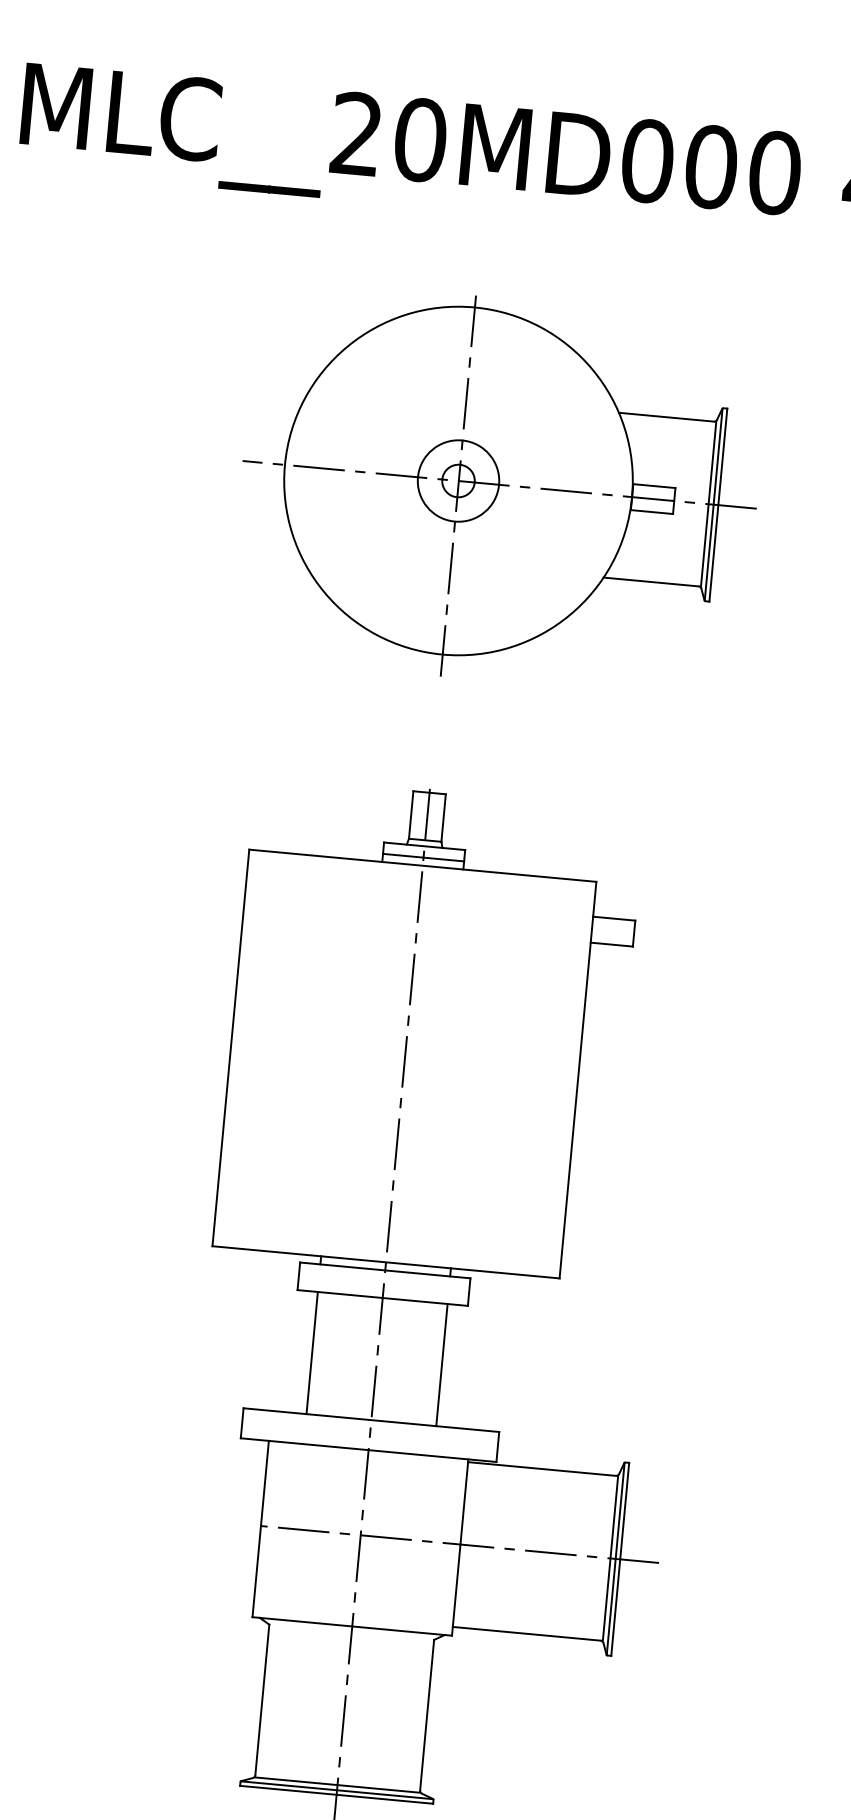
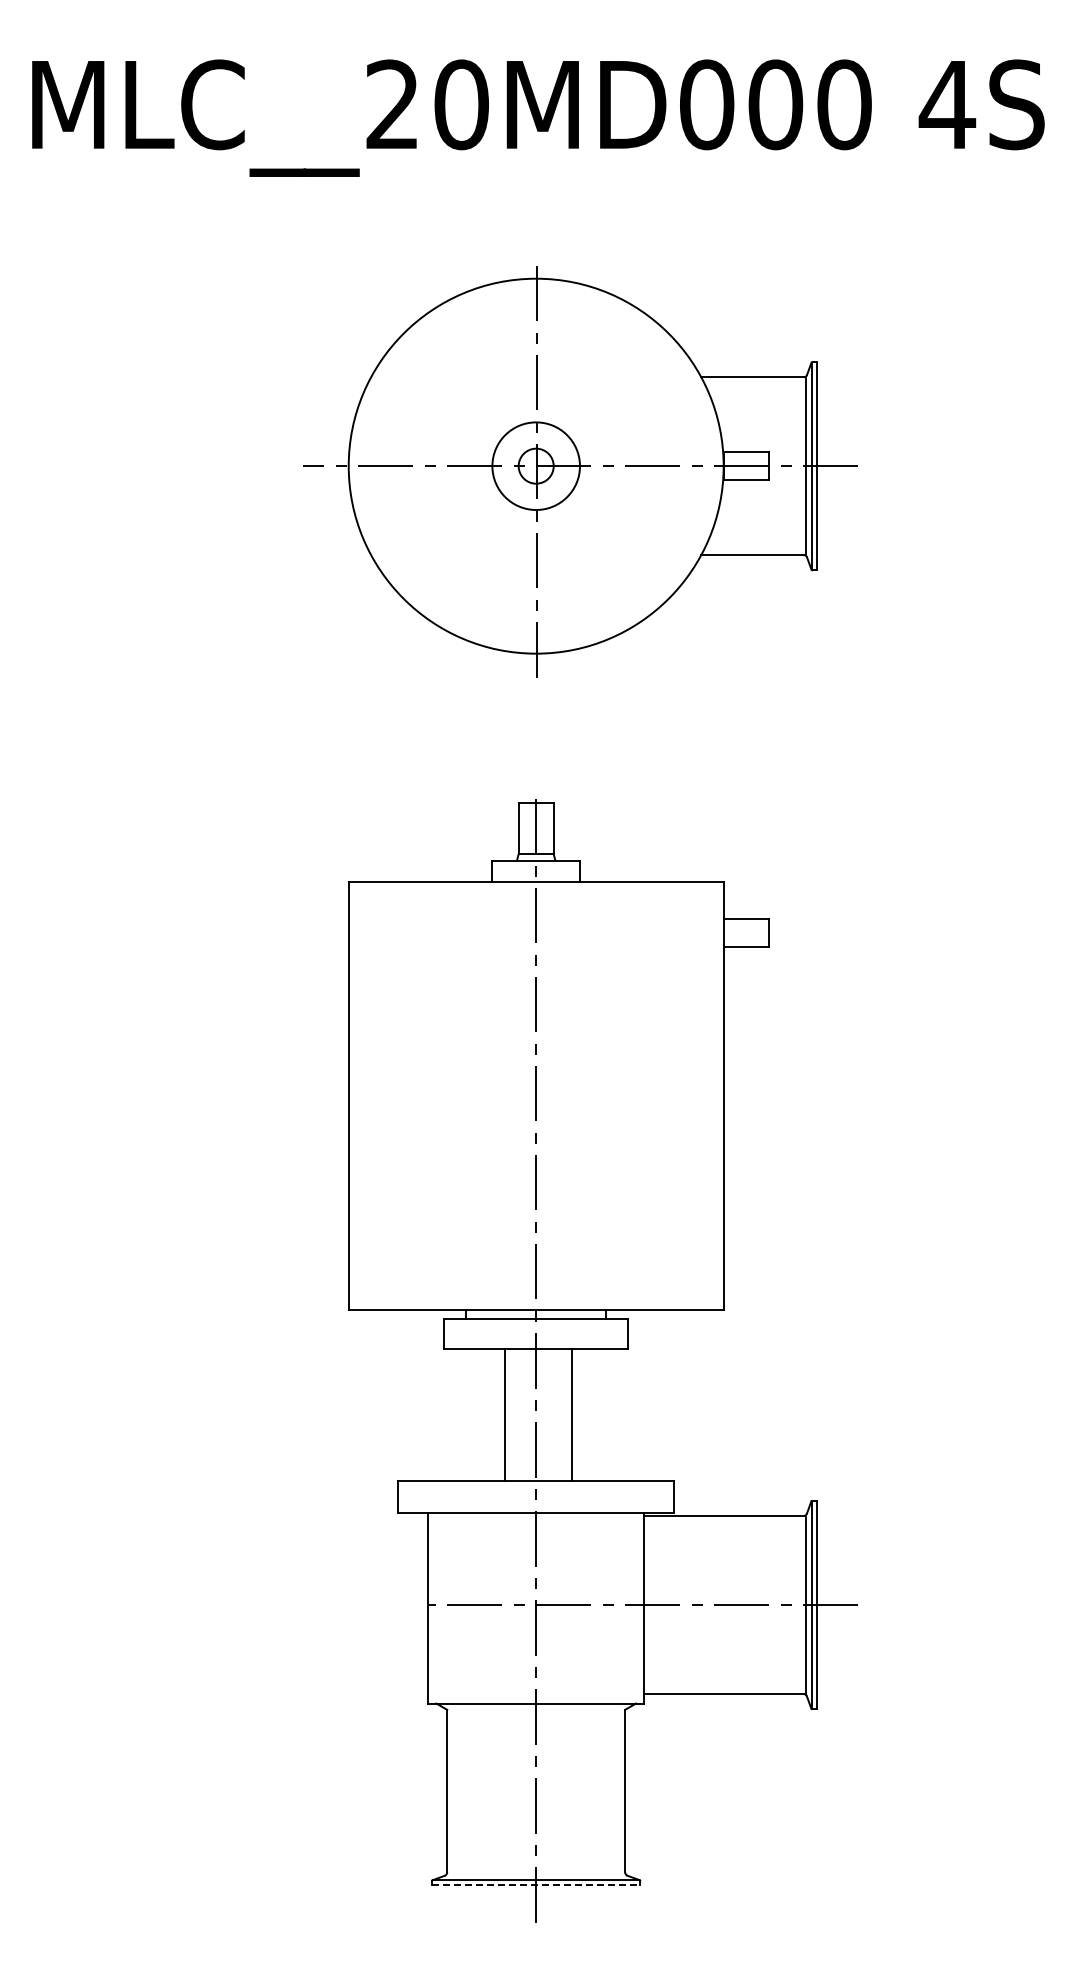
line: (423, 858) -> (536, 873), removed
line: (312, 1352) -> (505, 1414), moved
line: (442, 1364) -> (572, 1414), moved
line: (336, 1784) -> (535, 1874), removed
line: (336, 1794) -> (536, 1885), solid -> dashed

